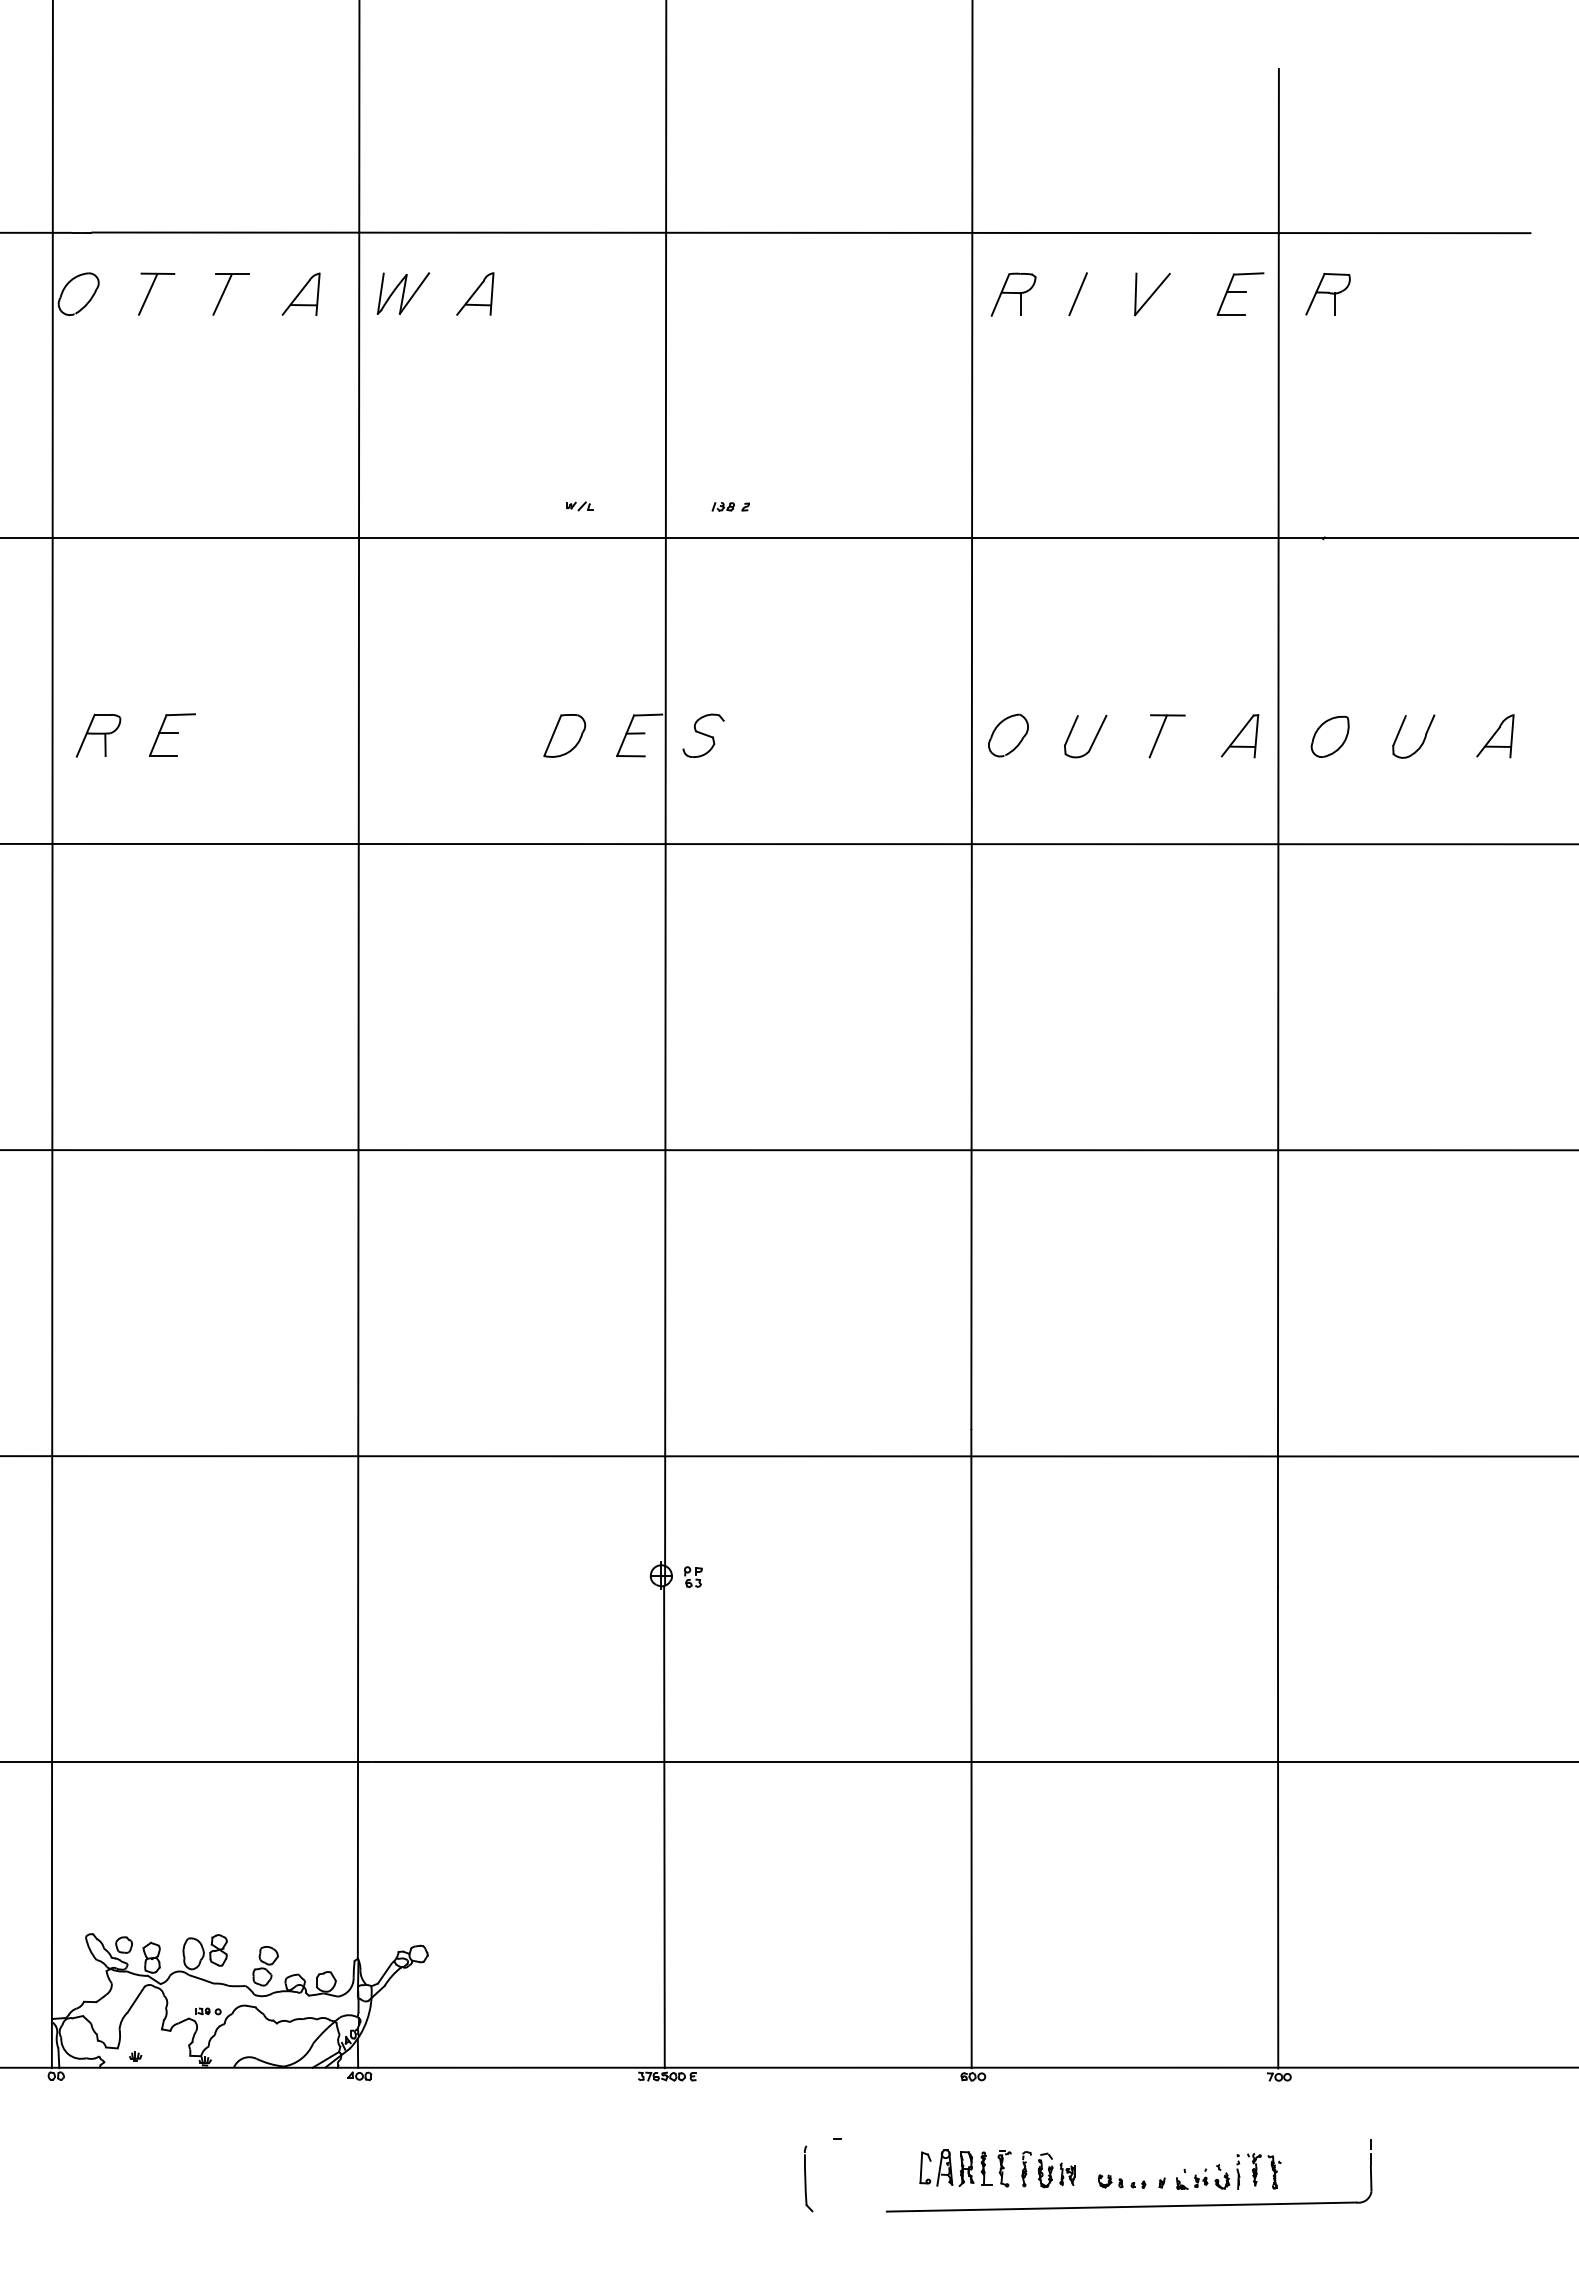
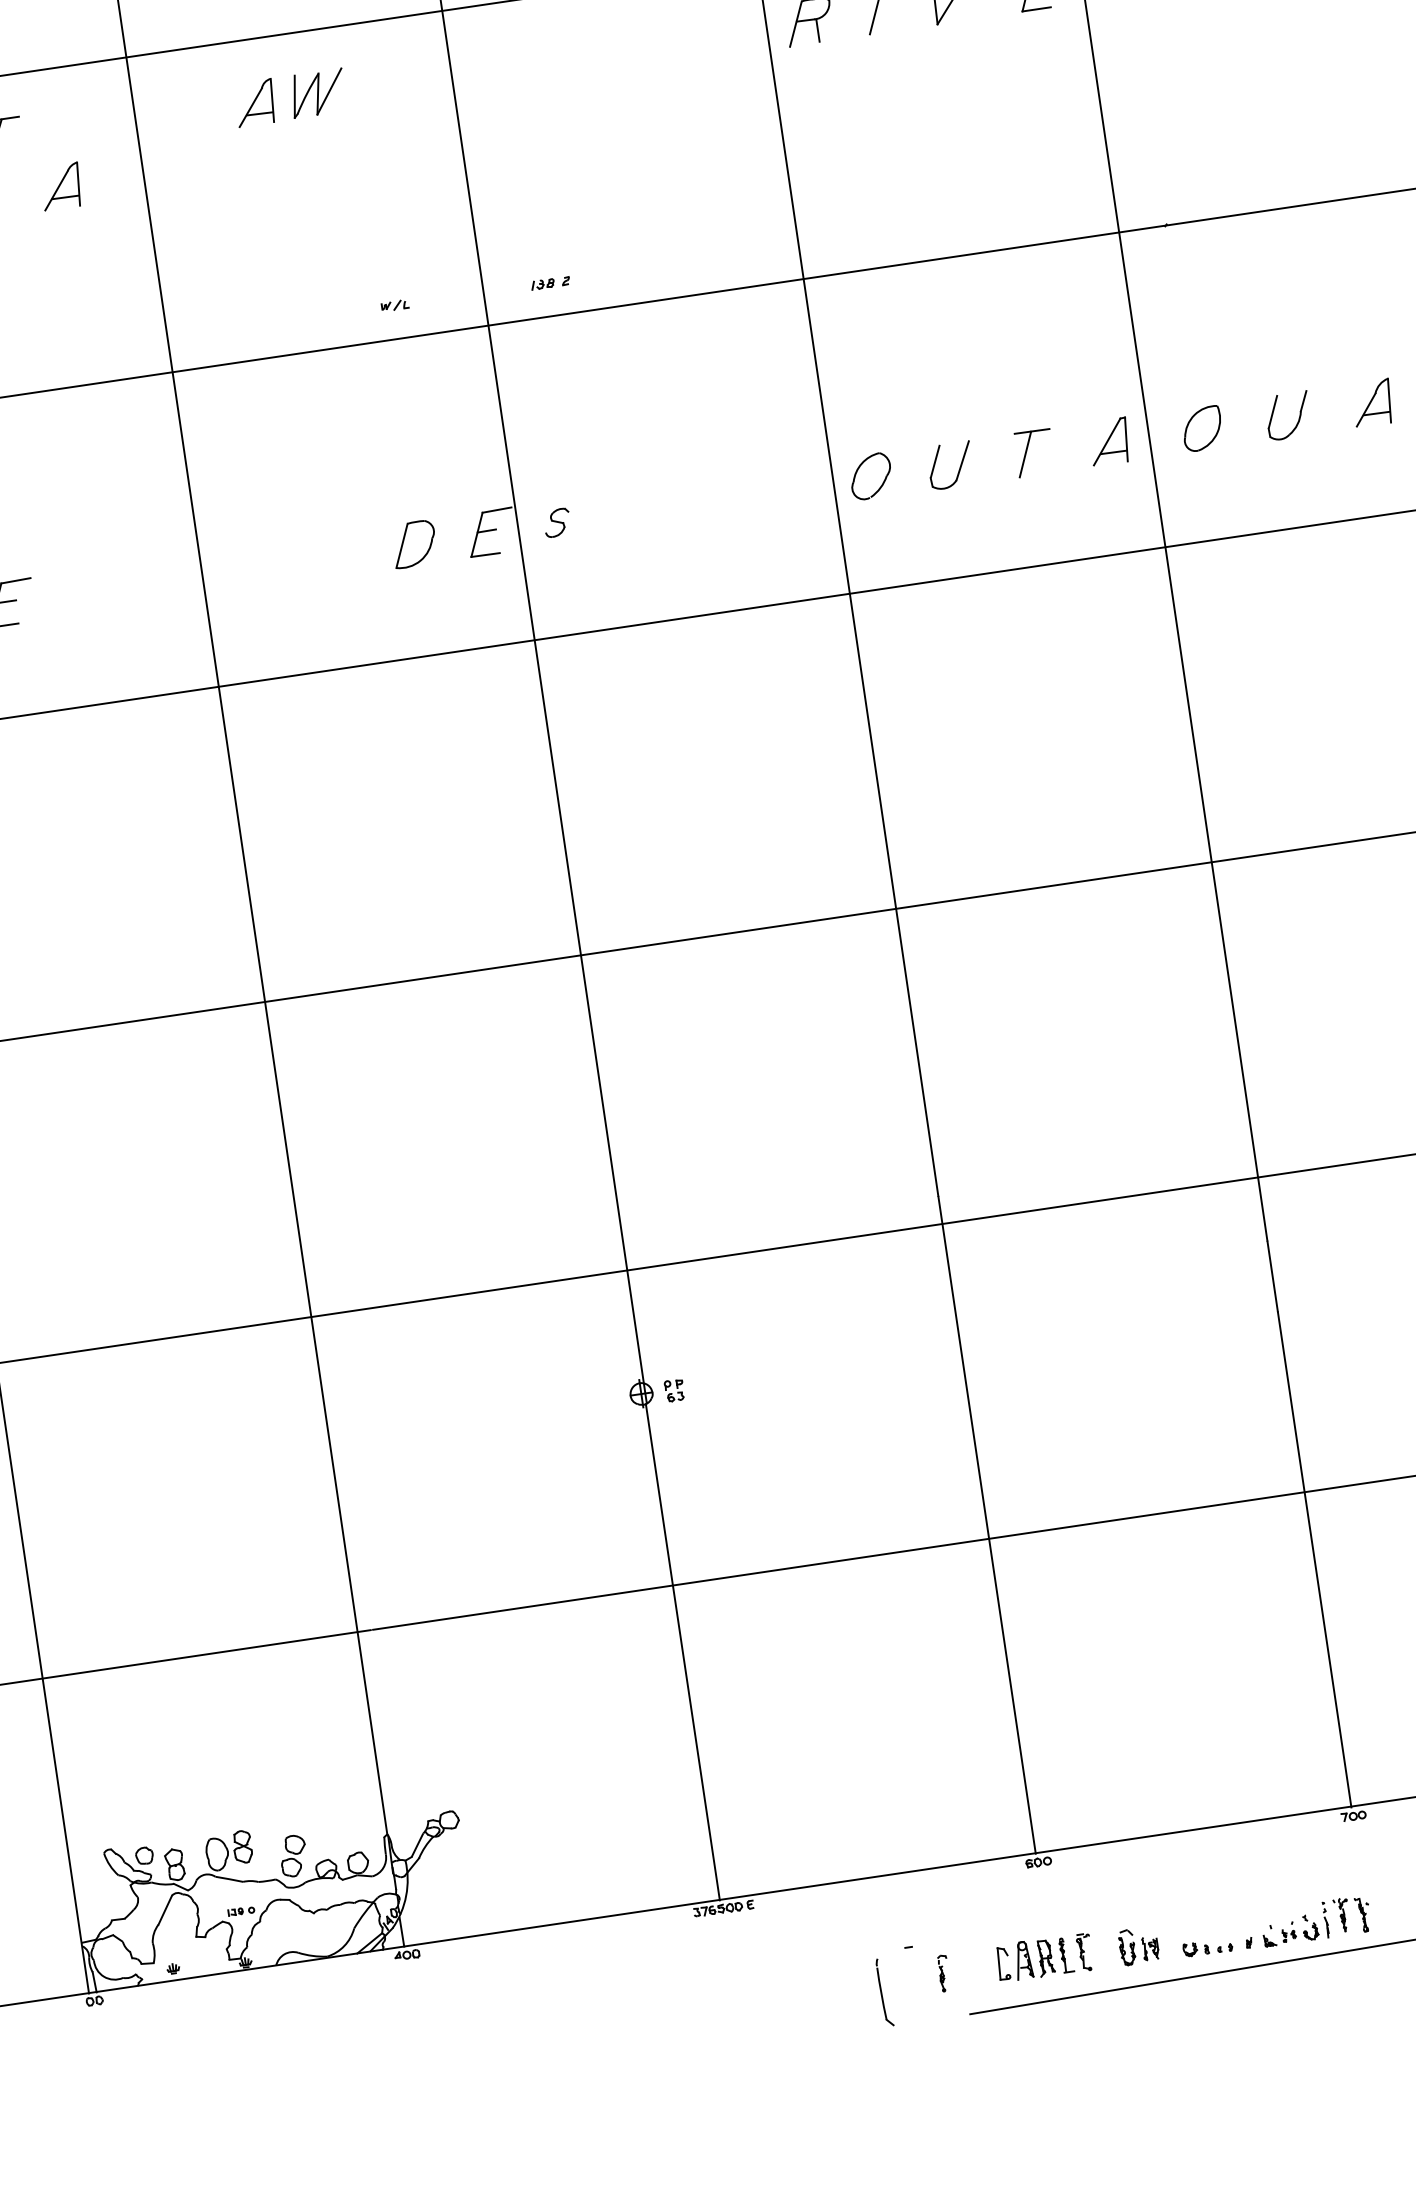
part: (300, 293) -> (60, 185), moved
part: (403, 293) -> (318, 93), moved
part: (703, 735) -> (557, 522), size x0.6
part: (1026, 2169) -> (943, 1973), moved

